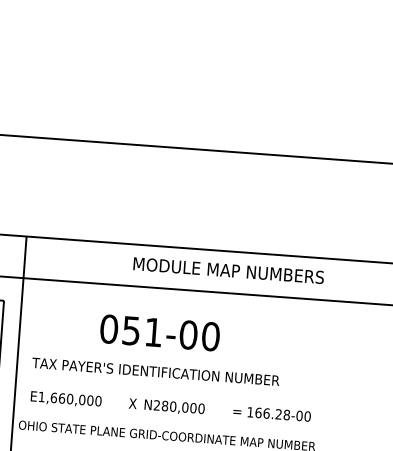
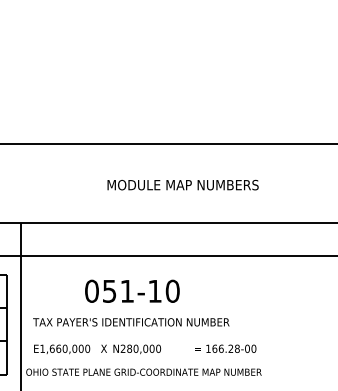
text: (228, 269) -> (182, 184), moved
text: (189, 334) -> (155, 290), 051-00 -> 051-10
text: (167, 407) -> (131, 349), moved

